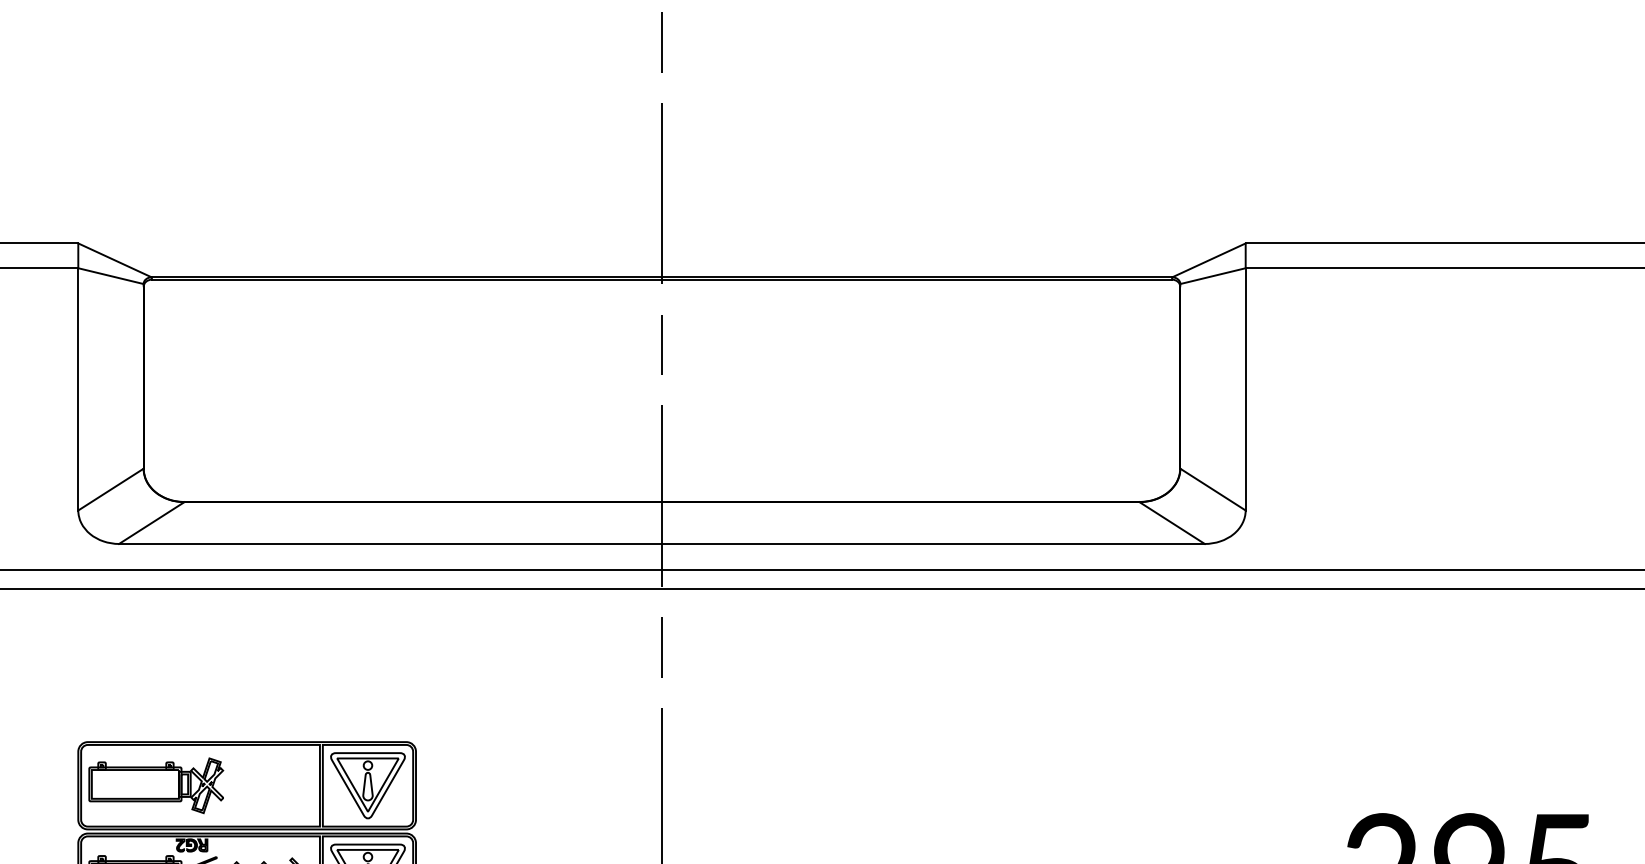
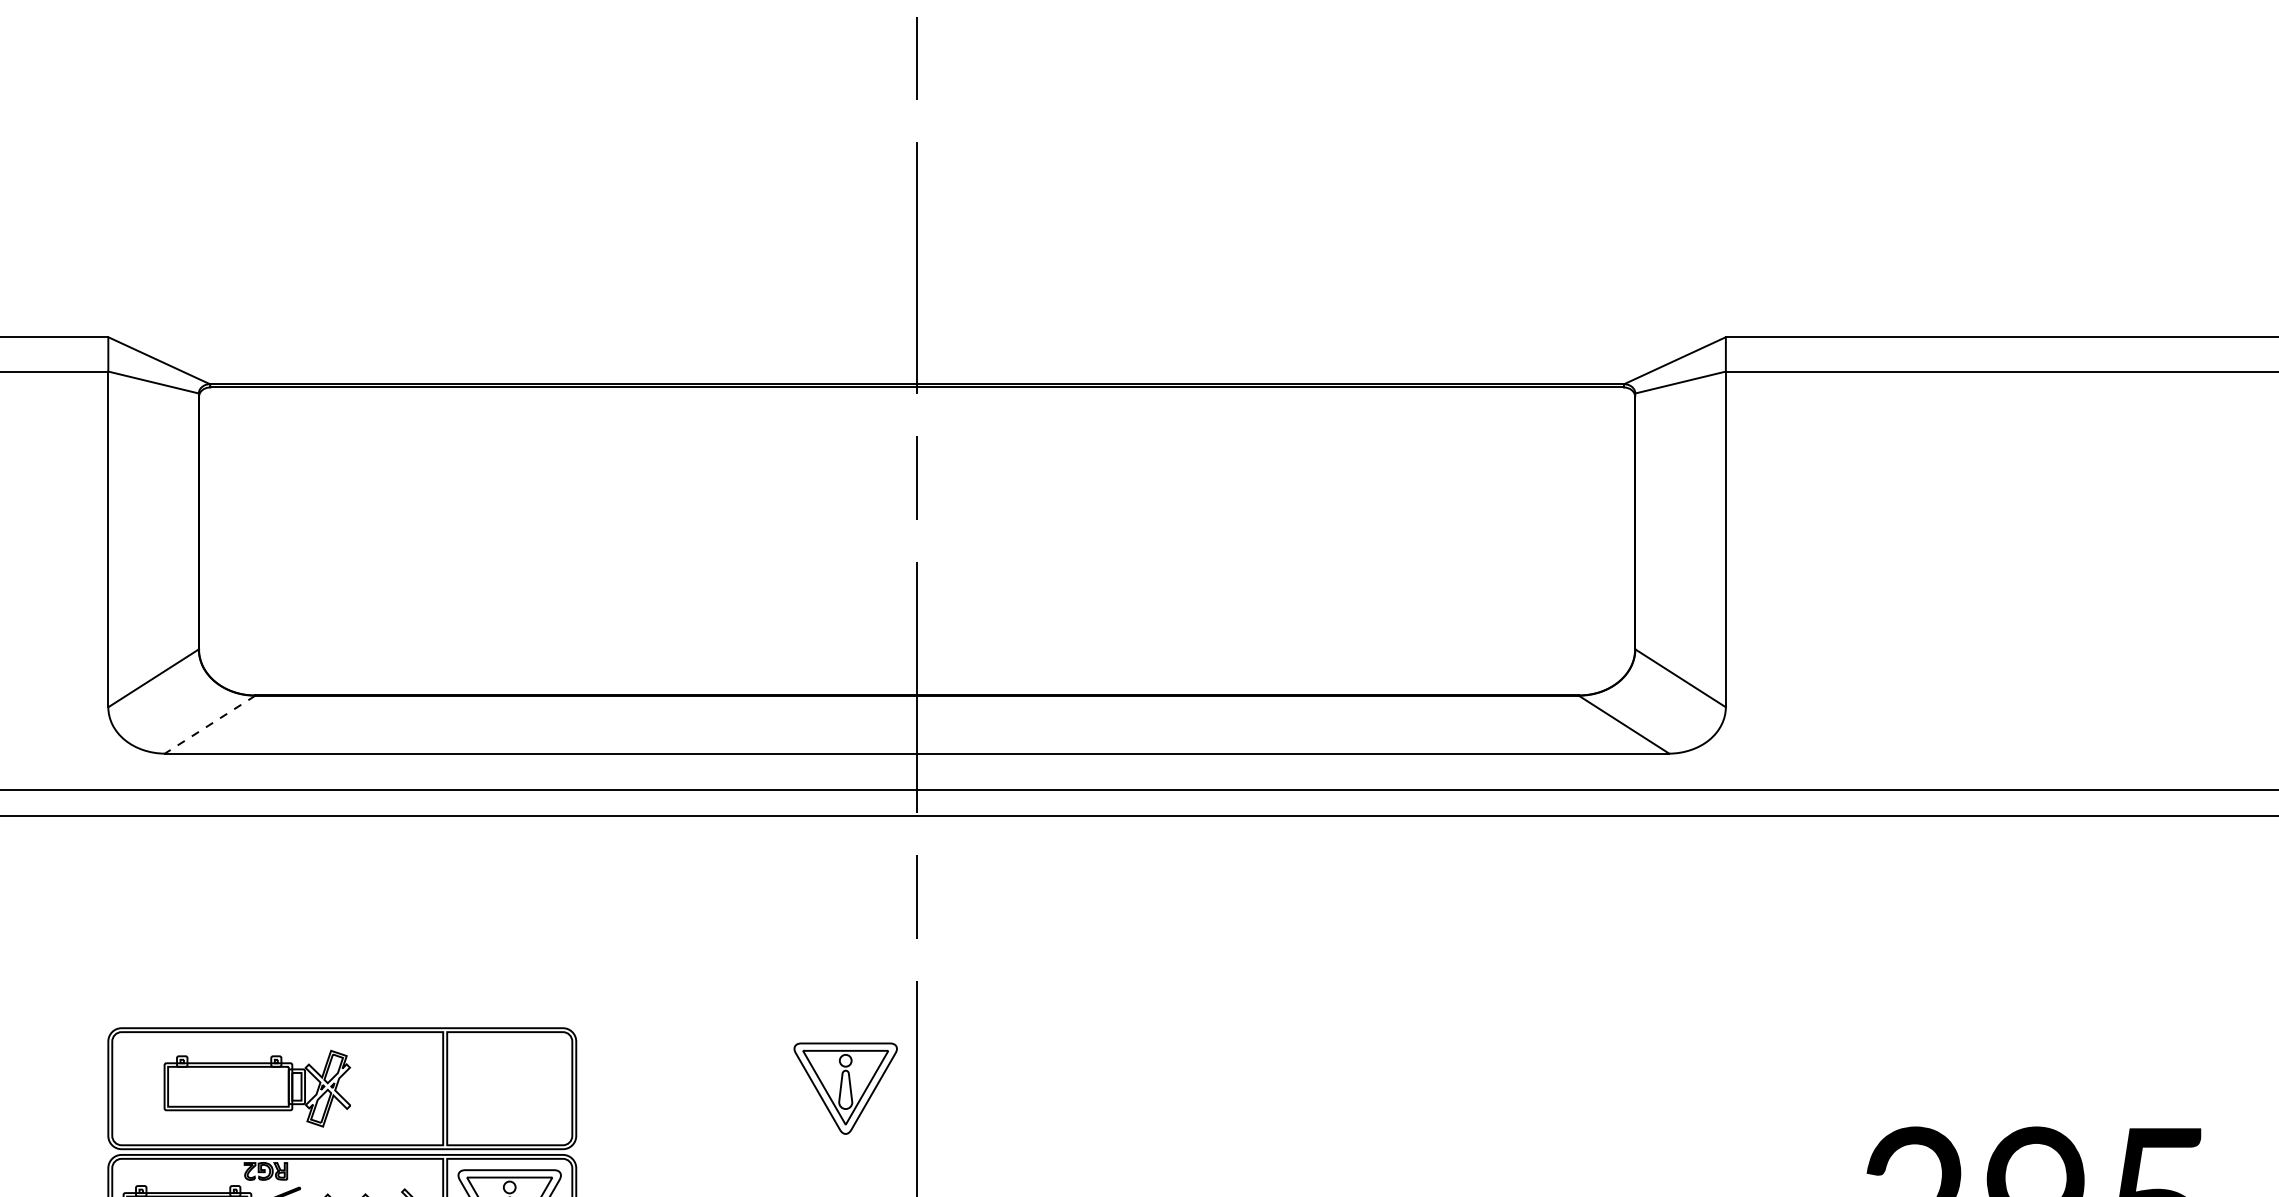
line: (152, 522) -> (210, 724), solid -> dashed
part: (156, 785) -> (257, 1088), moved
part: (367, 785) -> (845, 1088), moved

